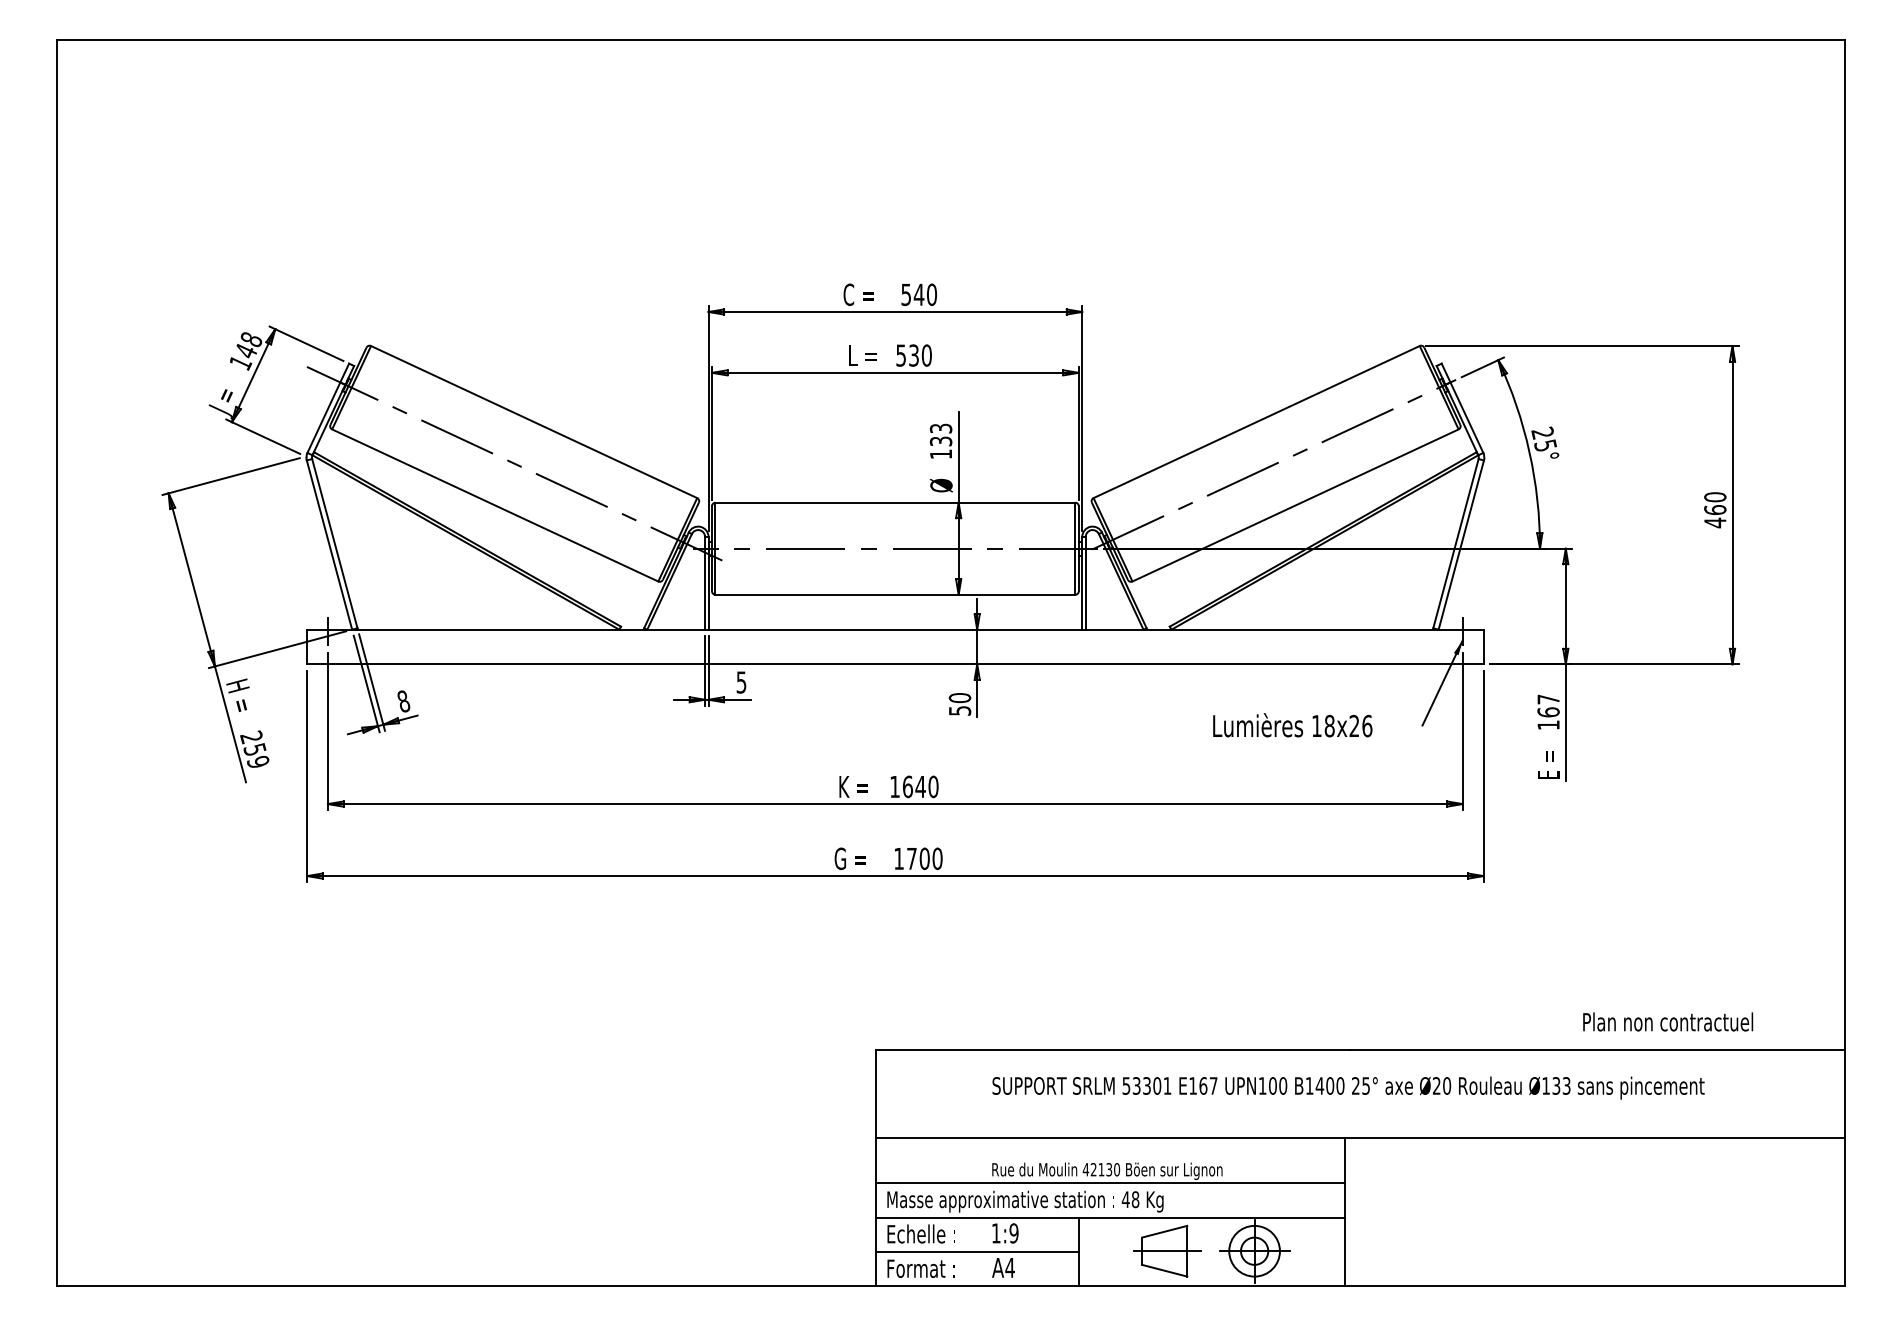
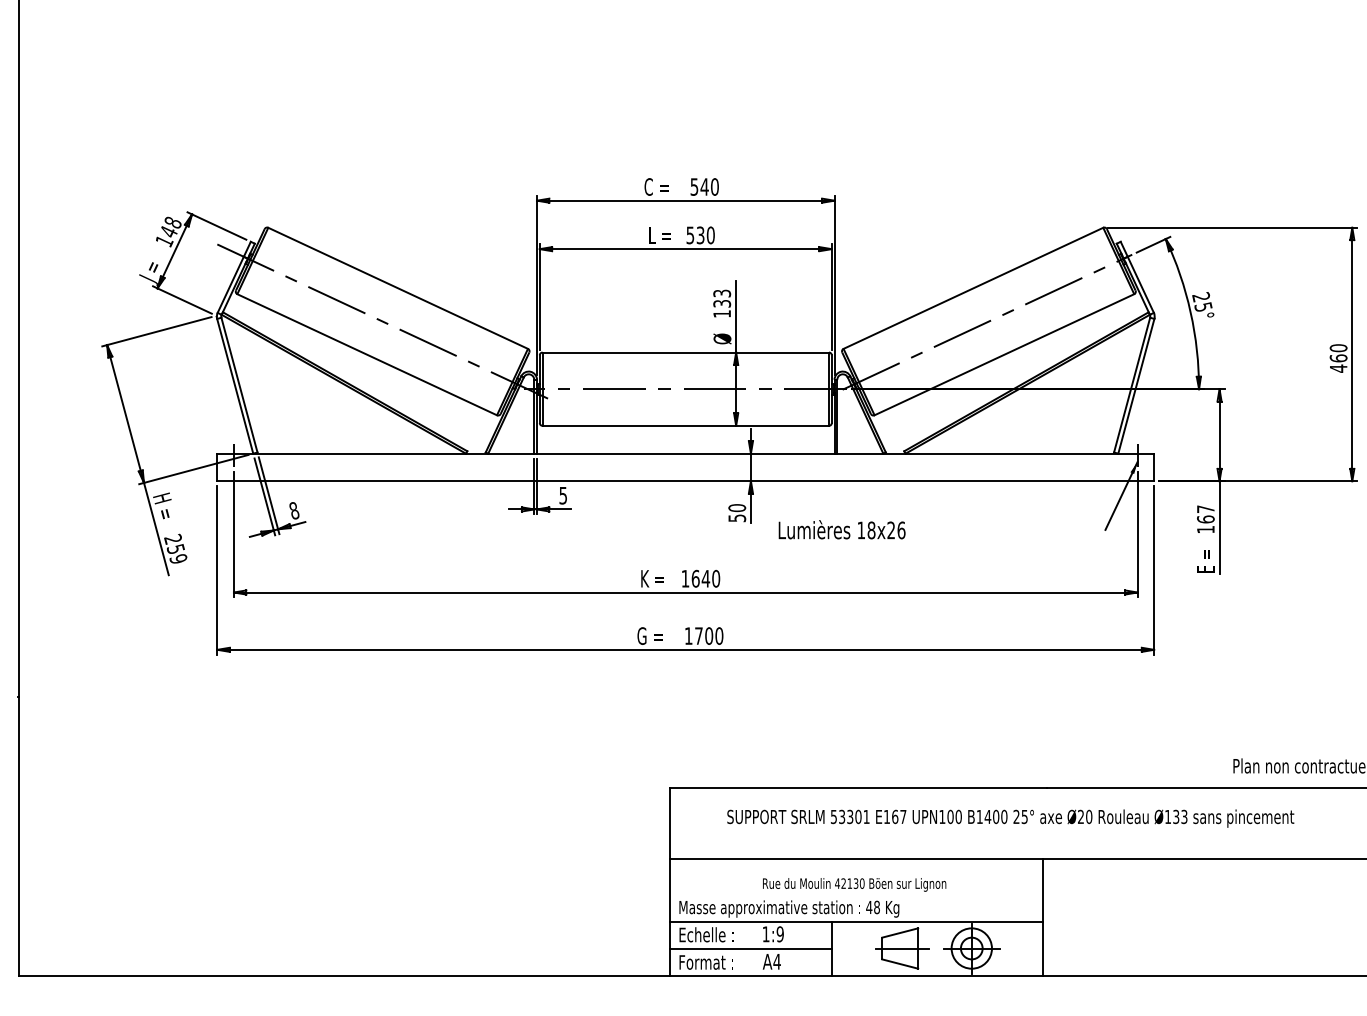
text: (1292, 725) -> (841, 529), moved
text: (1348, 1087) -> (1010, 818), moved
line: (1109, 1183) -> (856, 894), removed

